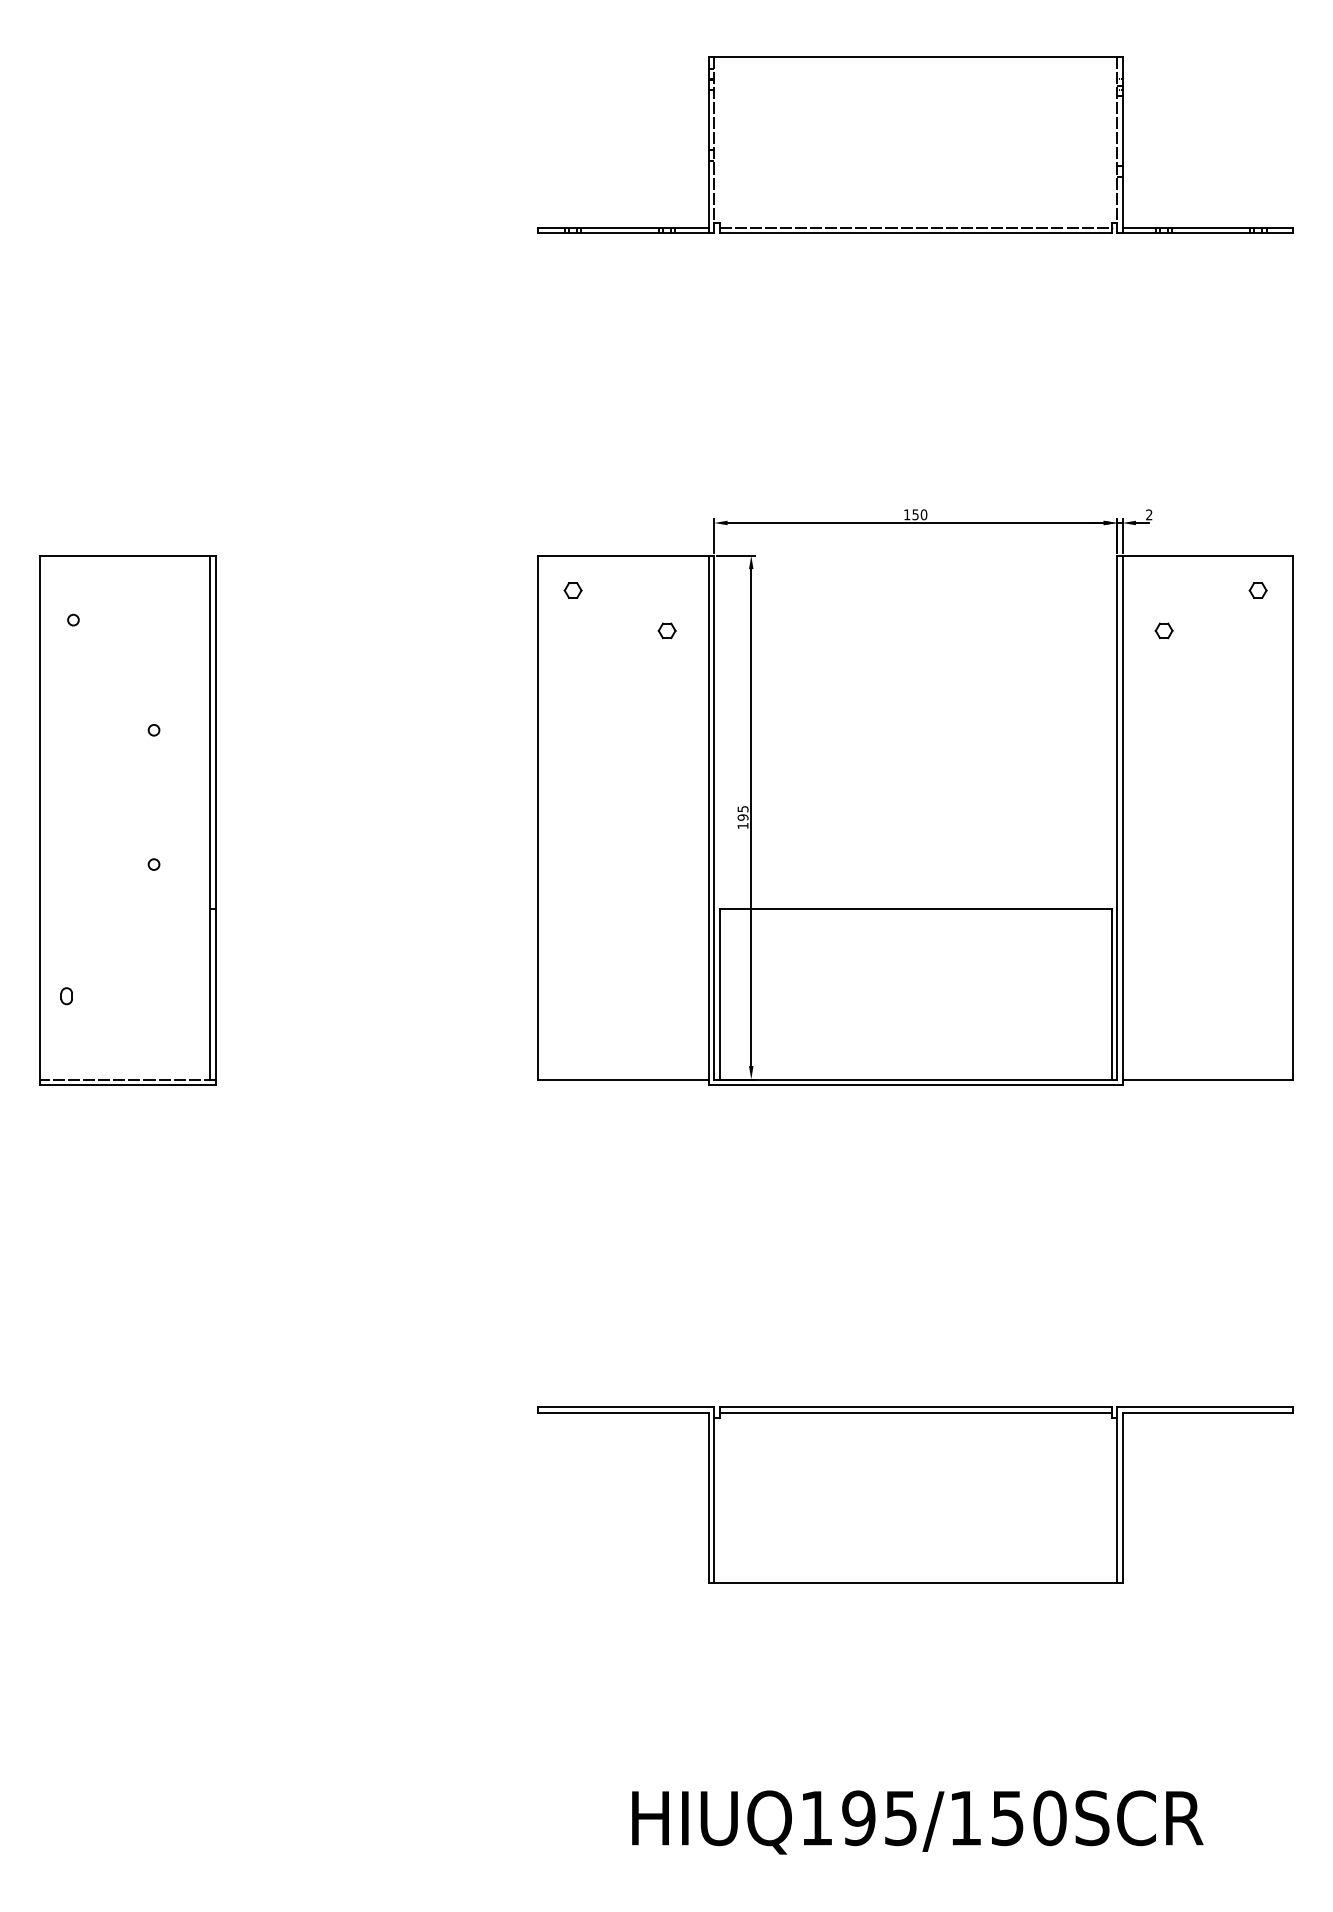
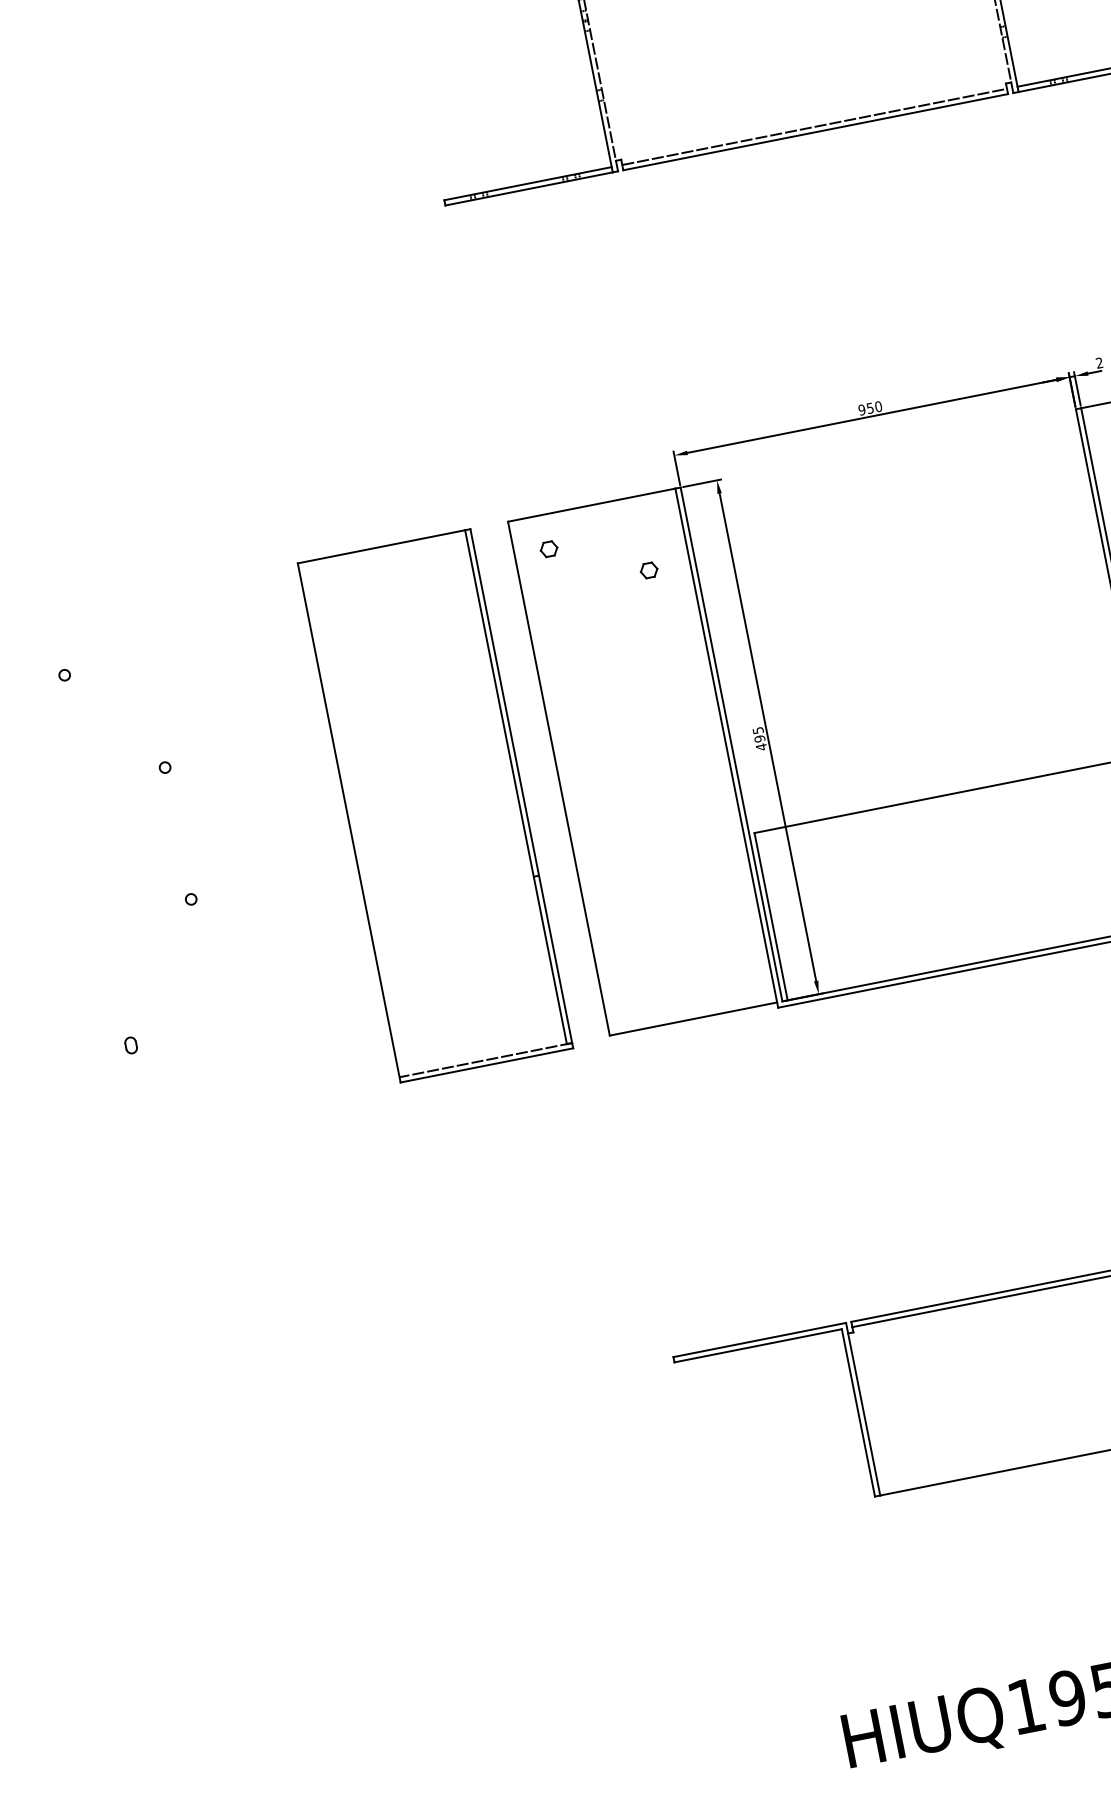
text: (906, 514) -> (861, 409), 150 -> 950
part: (127, 820) -> (435, 806), moved
text: (742, 825) -> (760, 746), 195 -> 495

